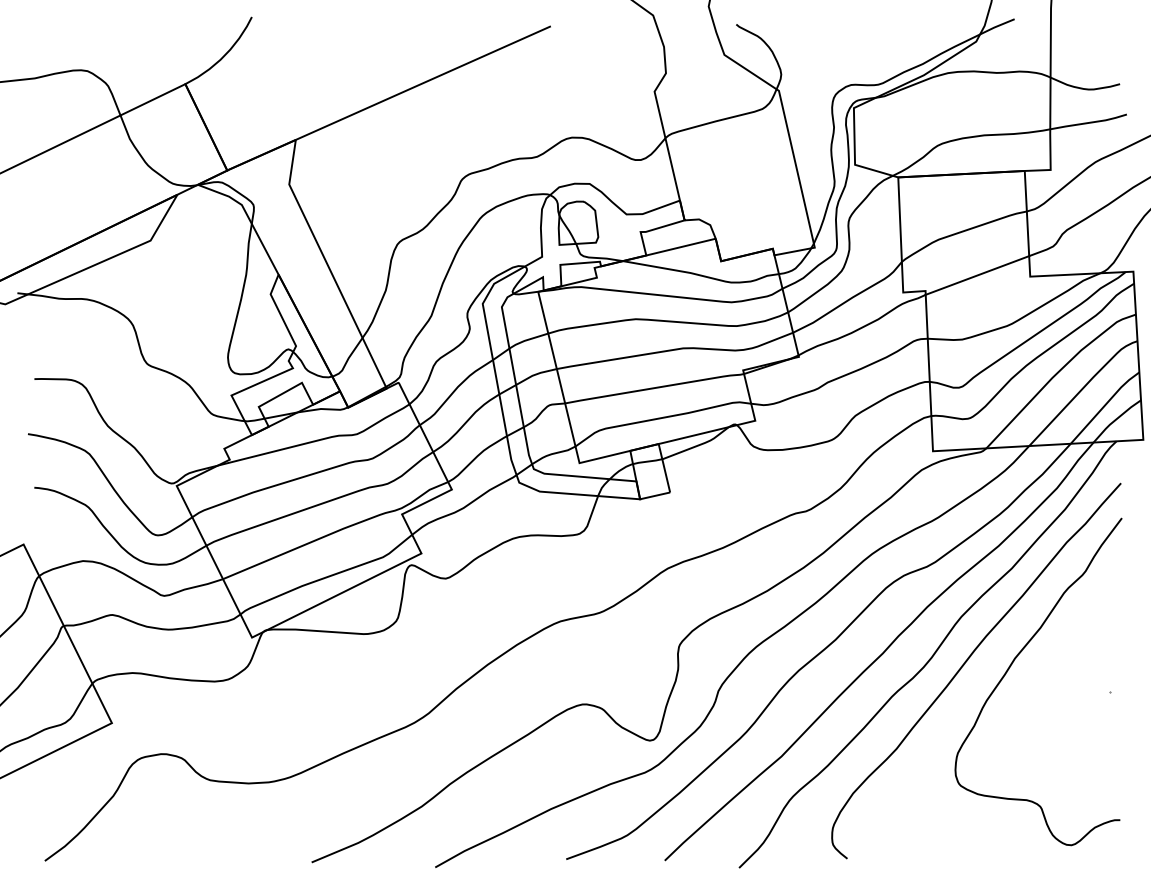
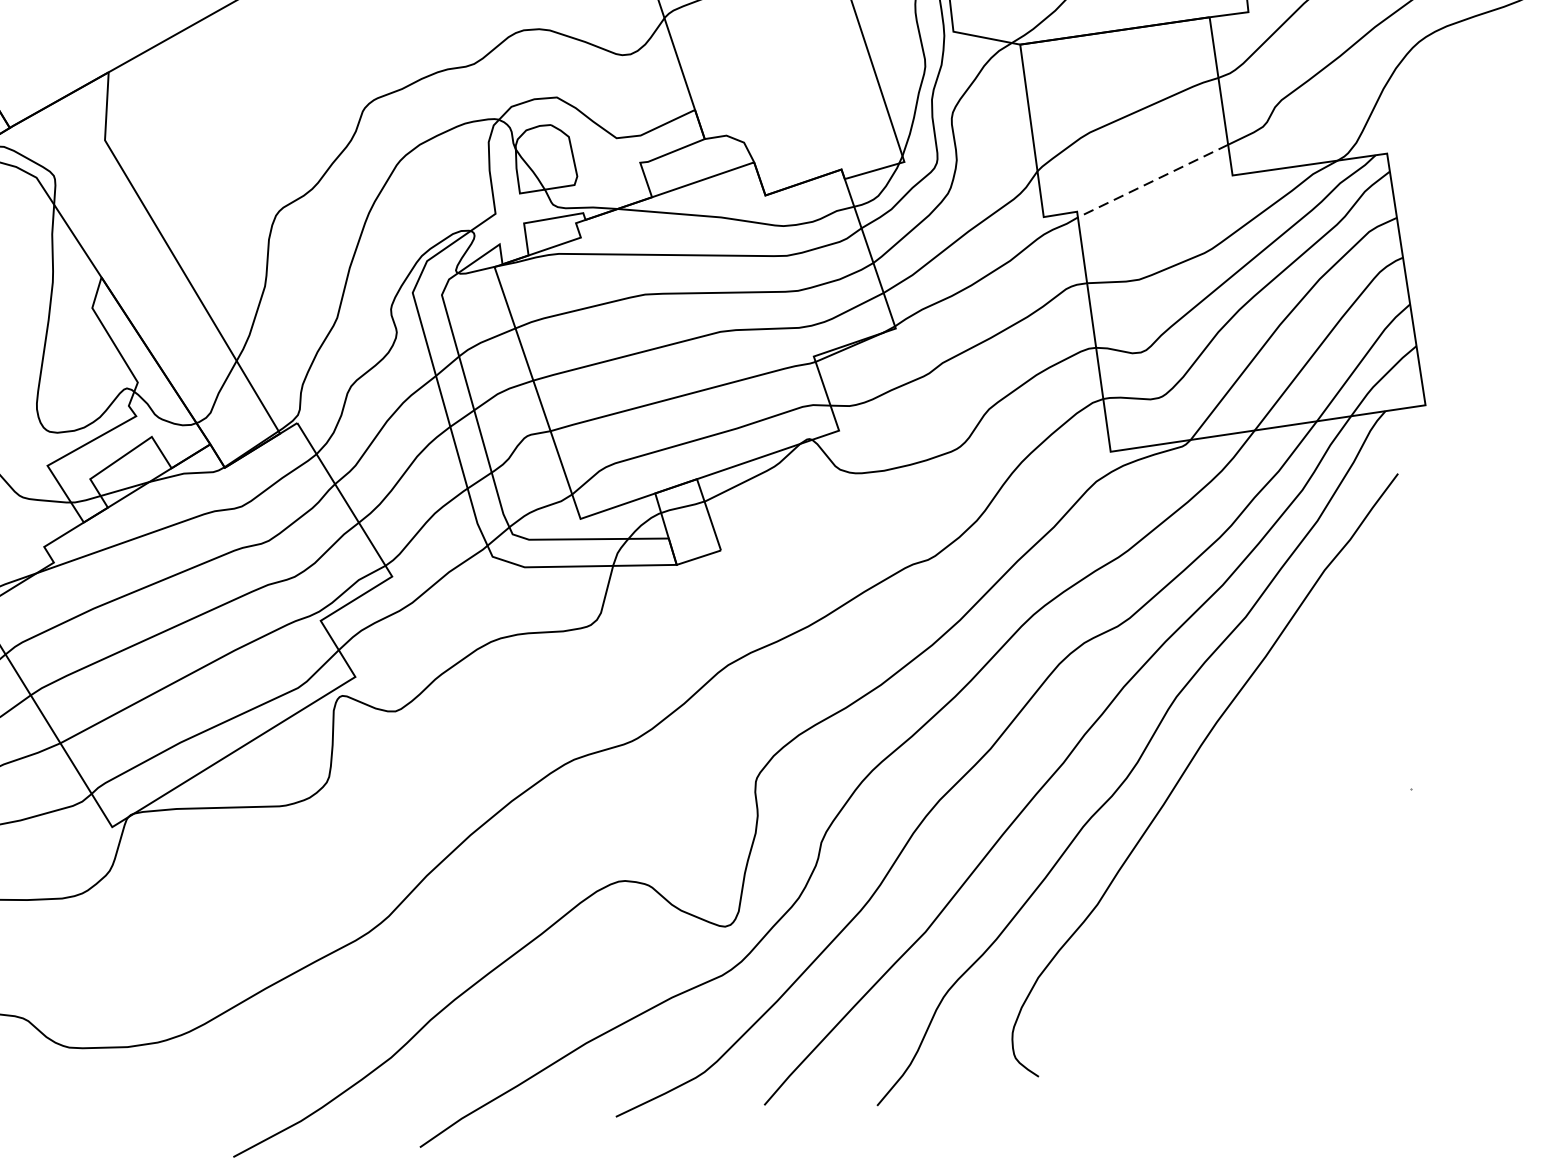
line: (976, 275) -> (1151, 181), solid -> dashed
curve: (1011, 666) -> (1258, 764), removed

